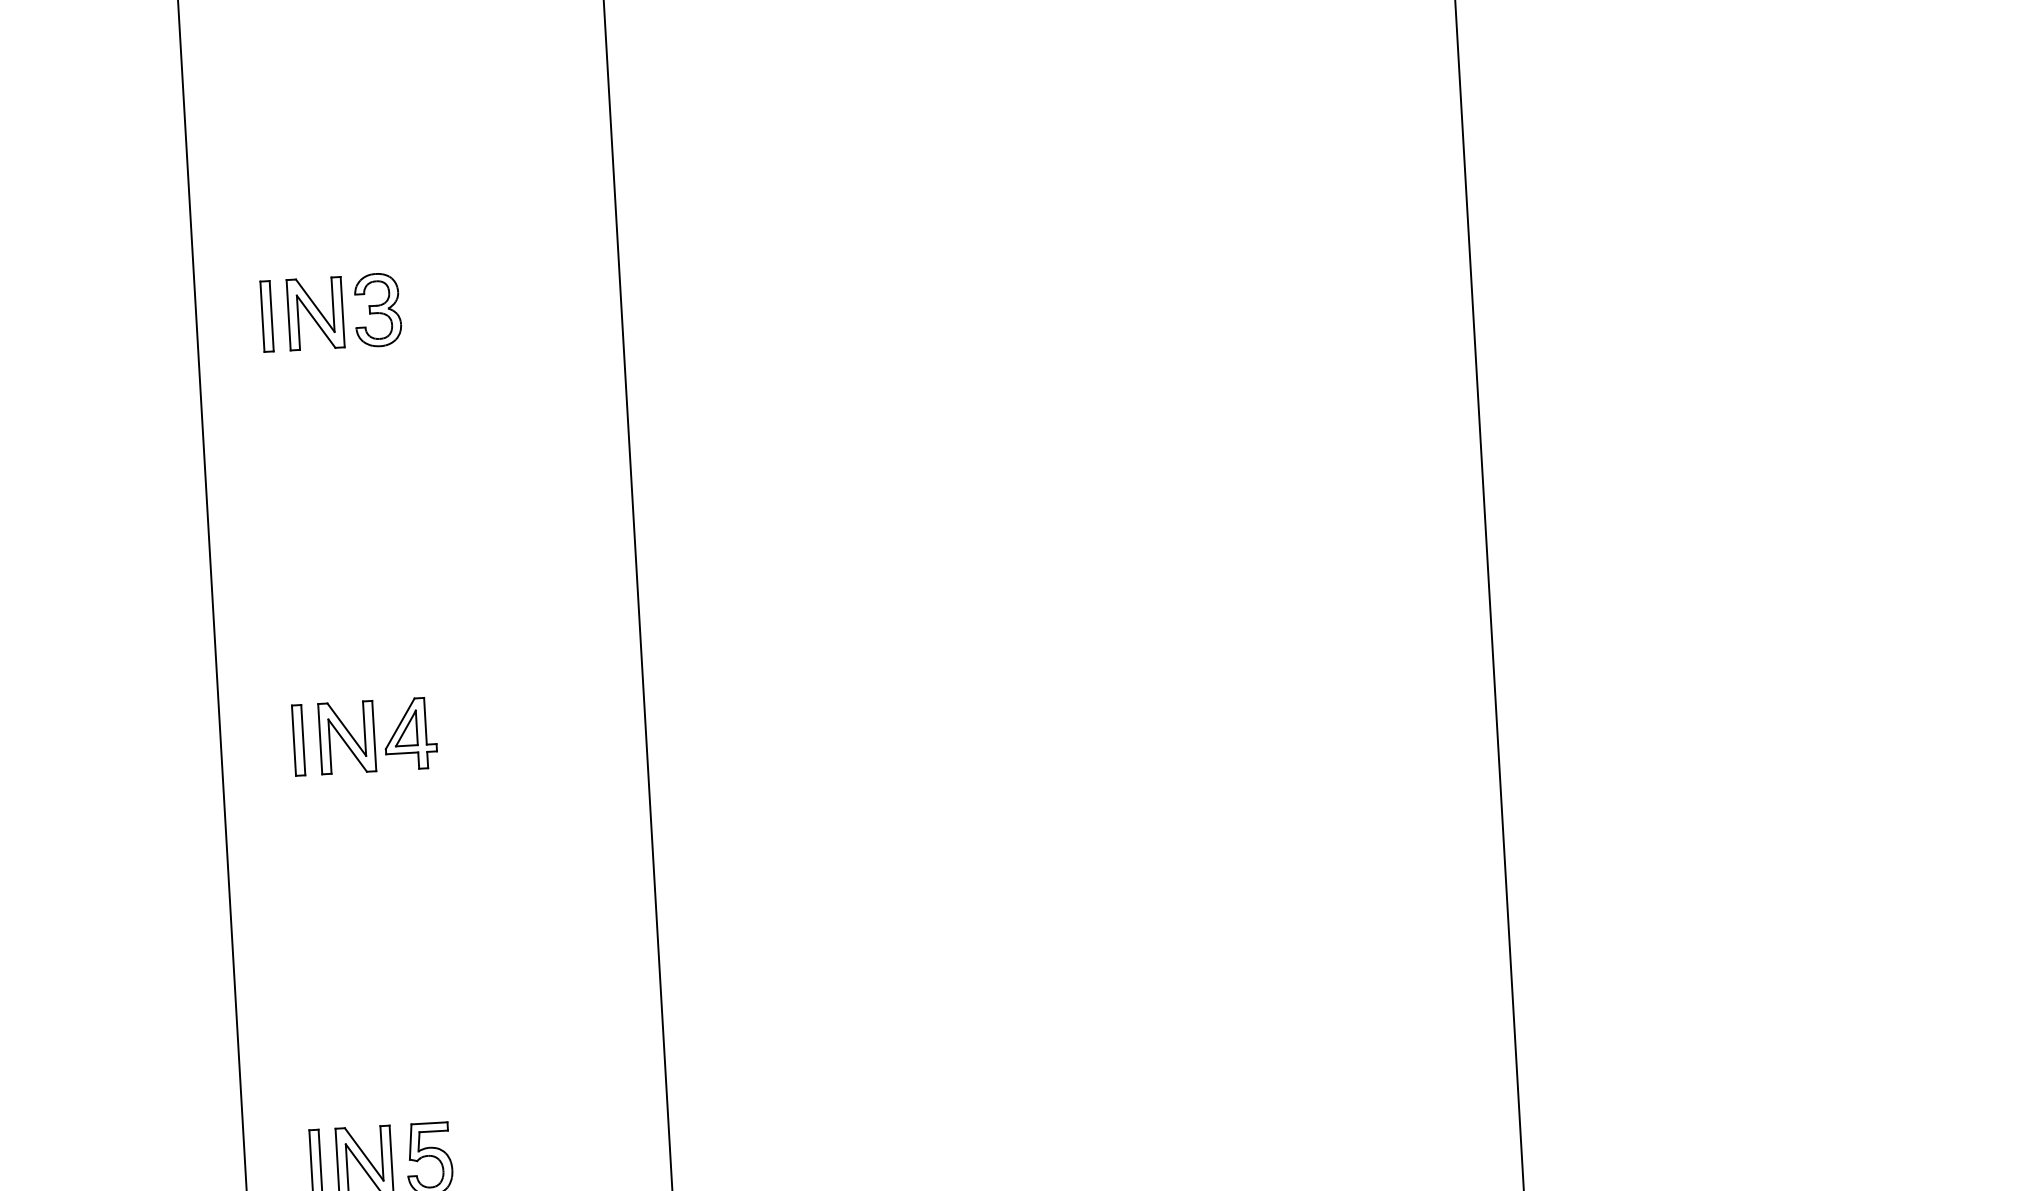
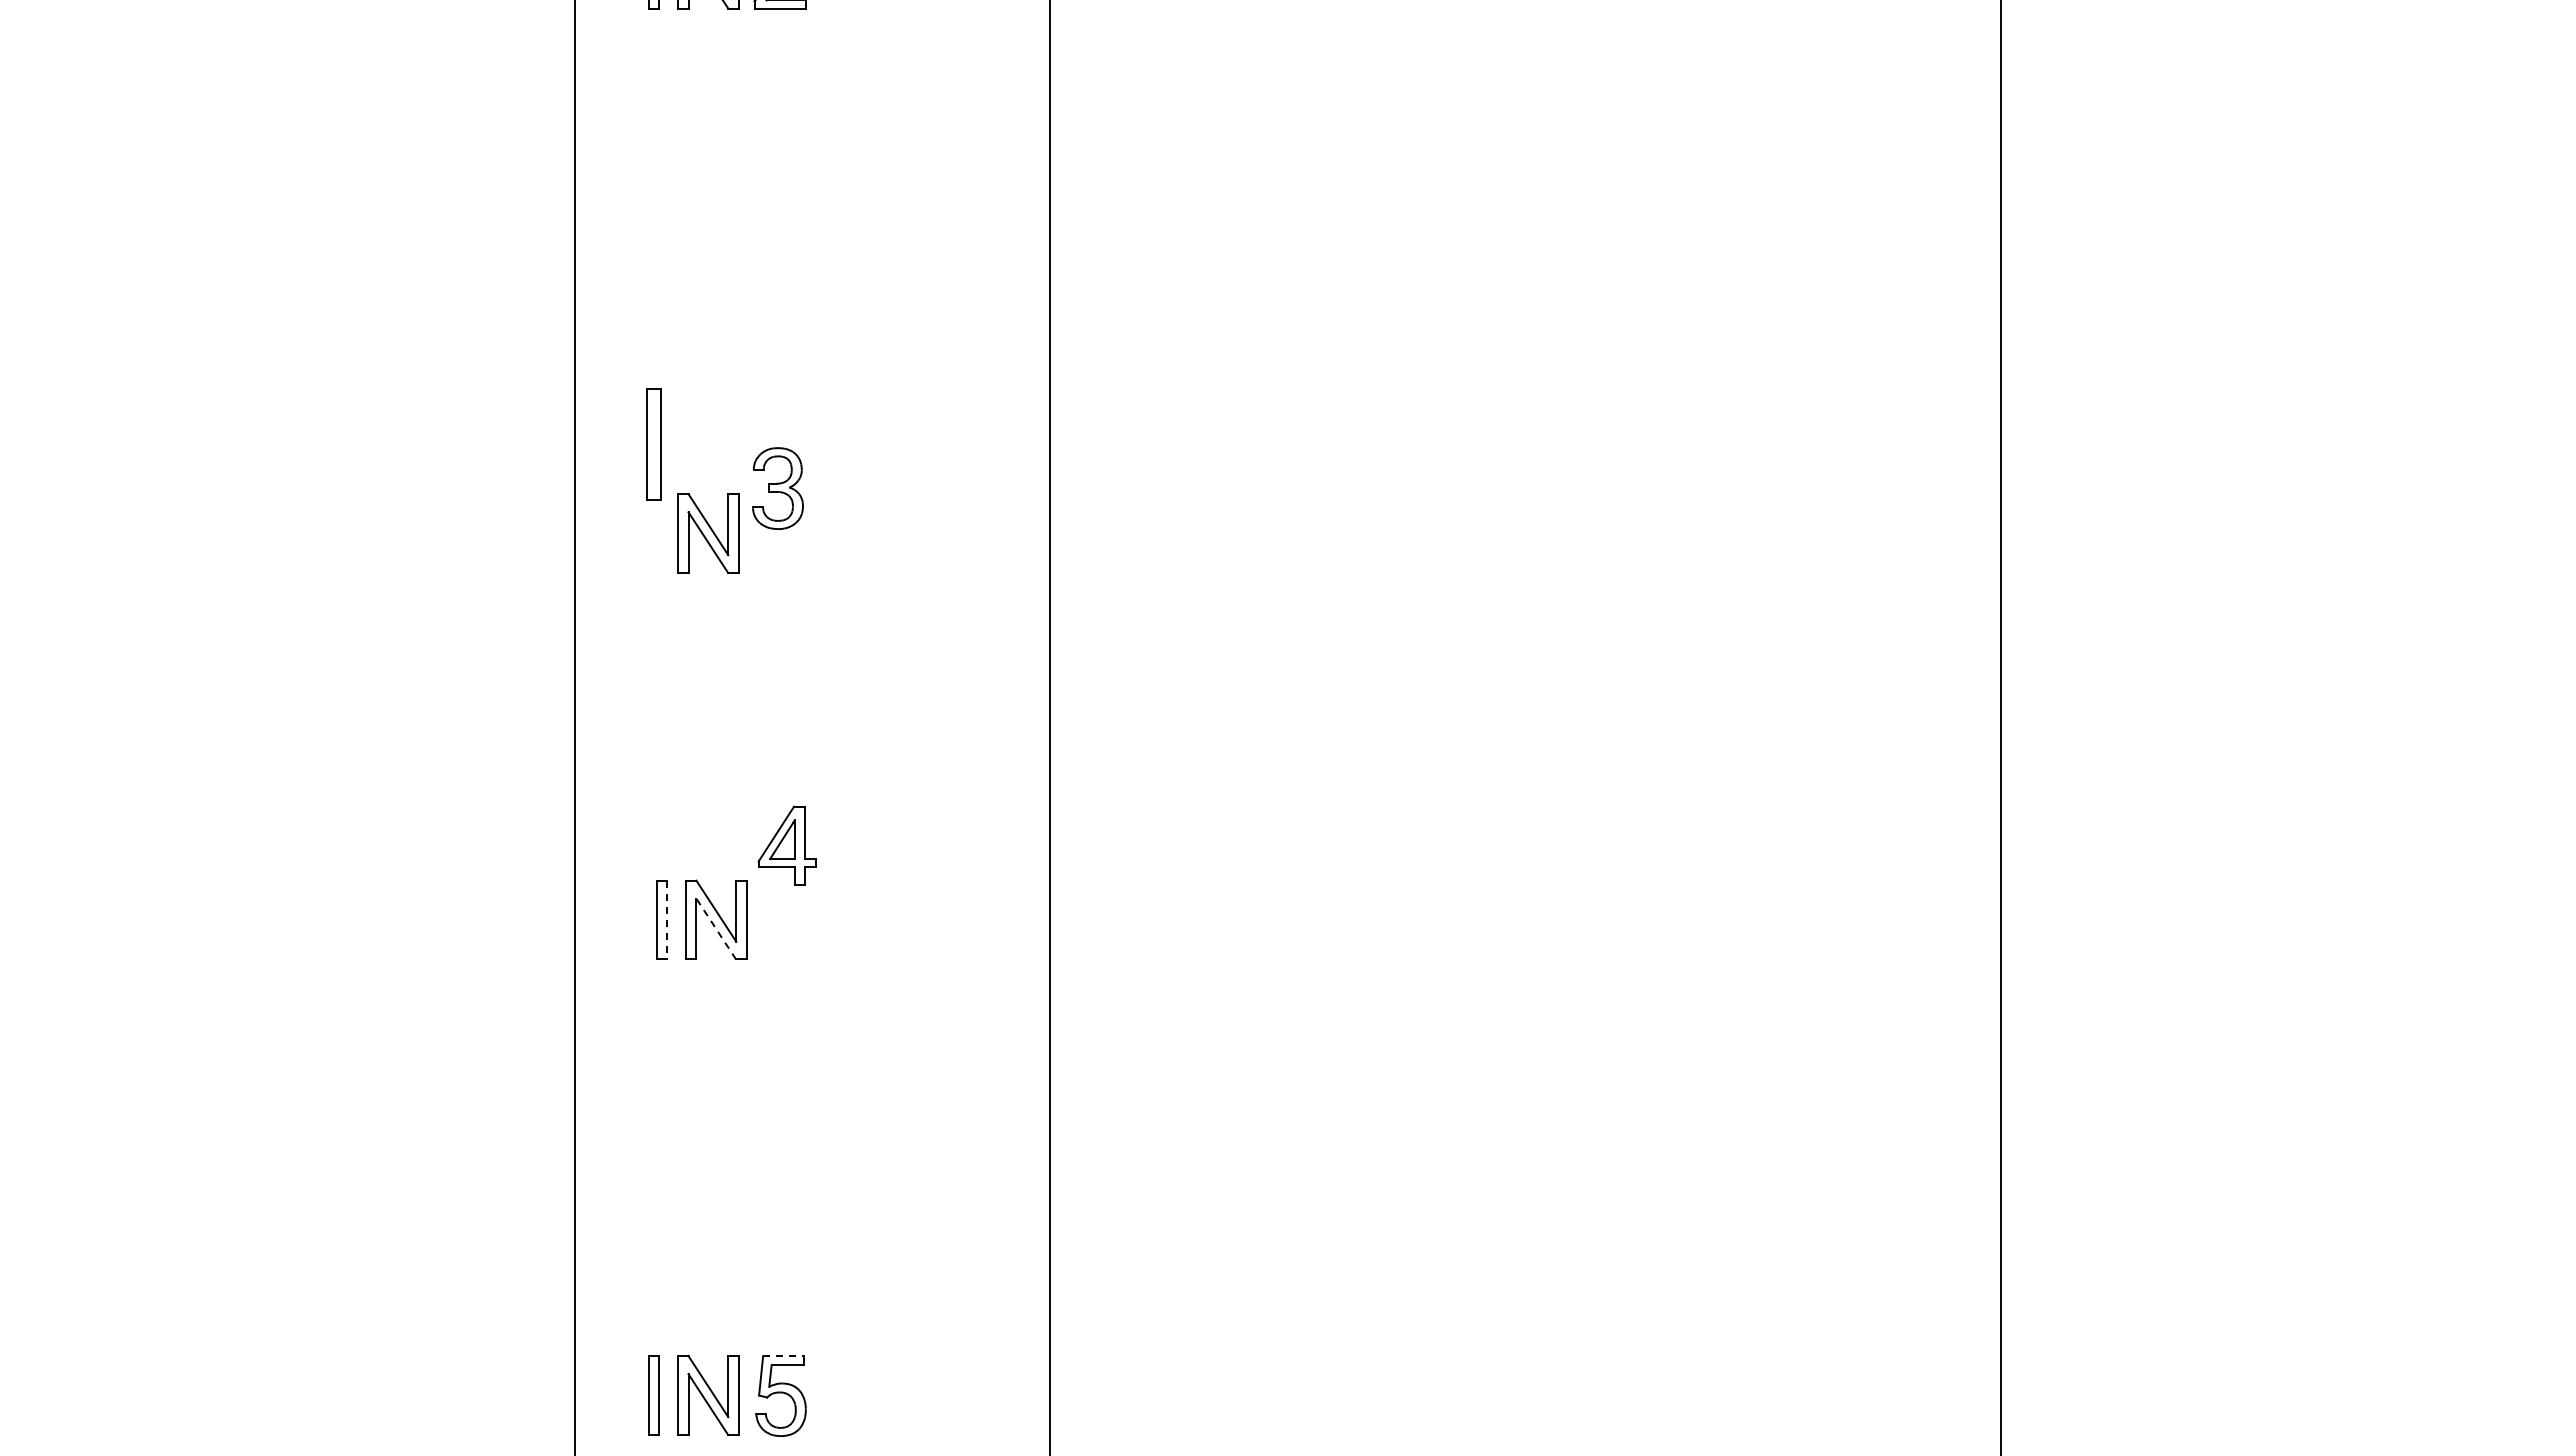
part: (377, 310) -> (777, 488), moved
part: (315, 313) -> (708, 533), moved
part: (266, 316) -> (653, 444), size x1.4
part: (409, 733) -> (786, 845), moved
line: (303, 740) -> (667, 920), solid -> dashed
line: (347, 745) -> (716, 928), solid -> dashed
line: (429, 1123) -> (783, 1356), solid -> dashed

